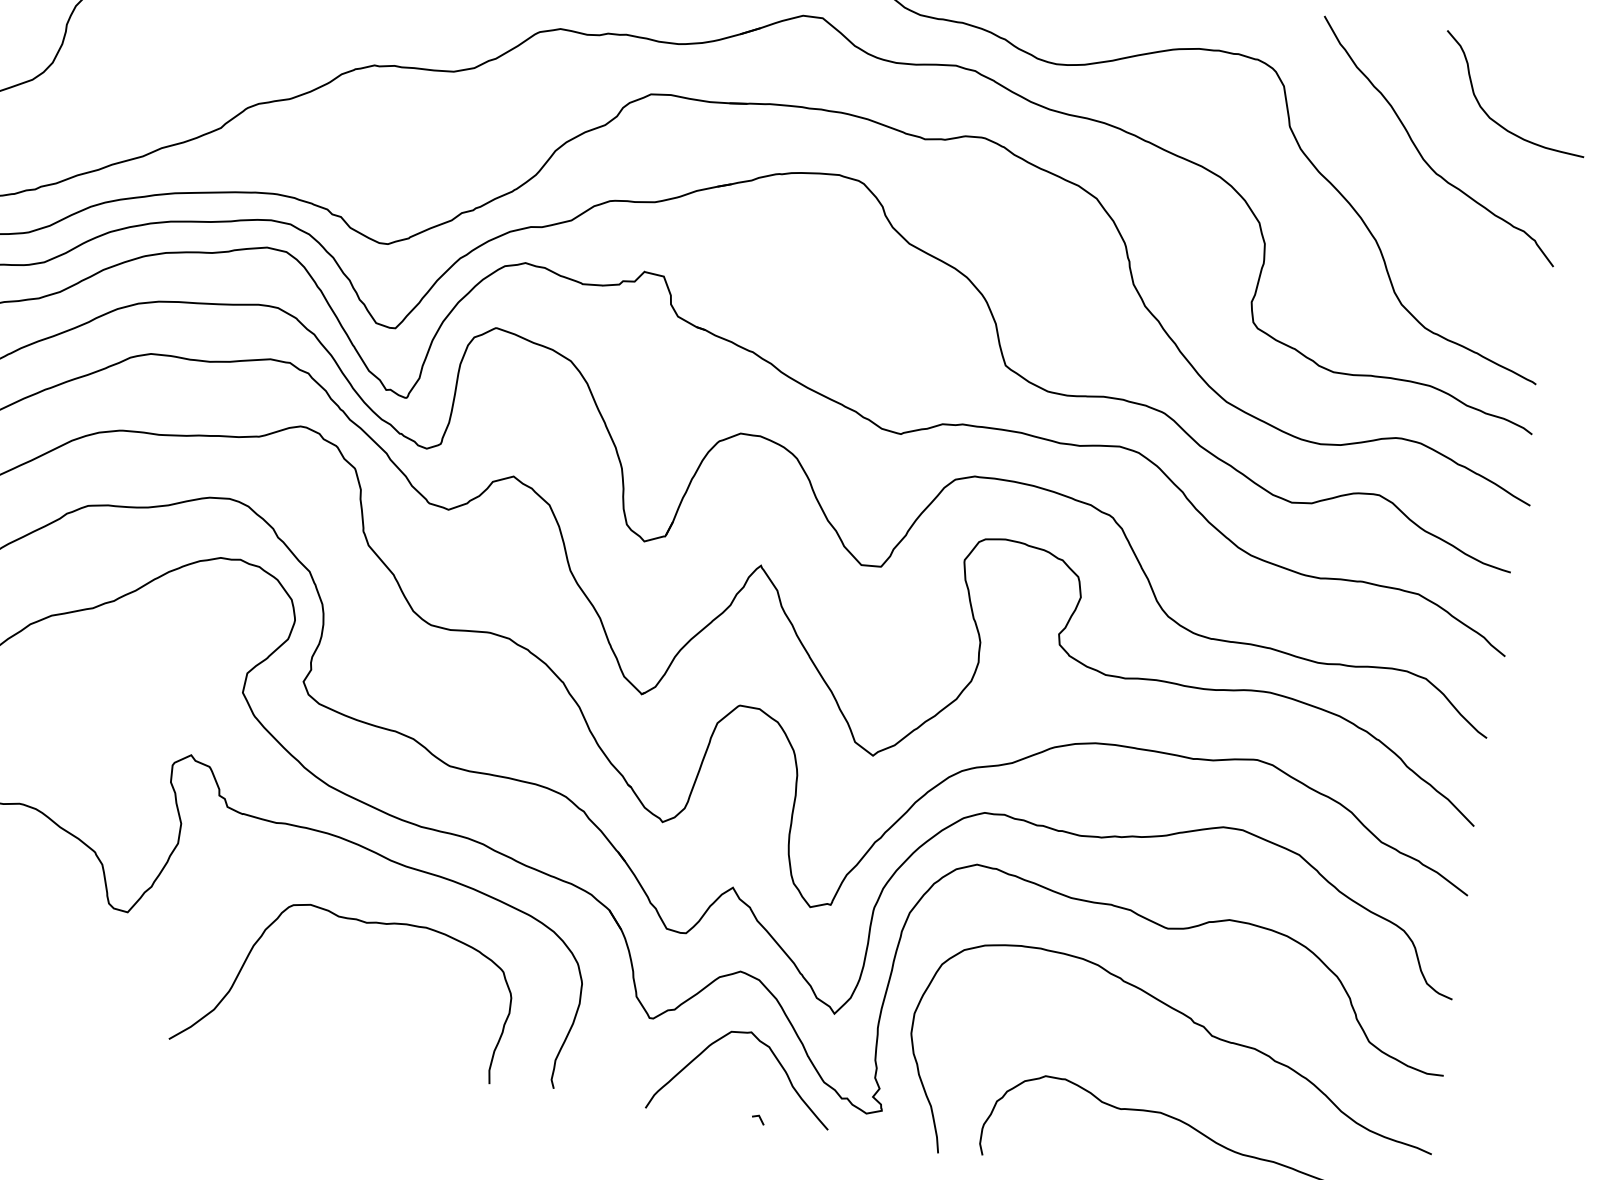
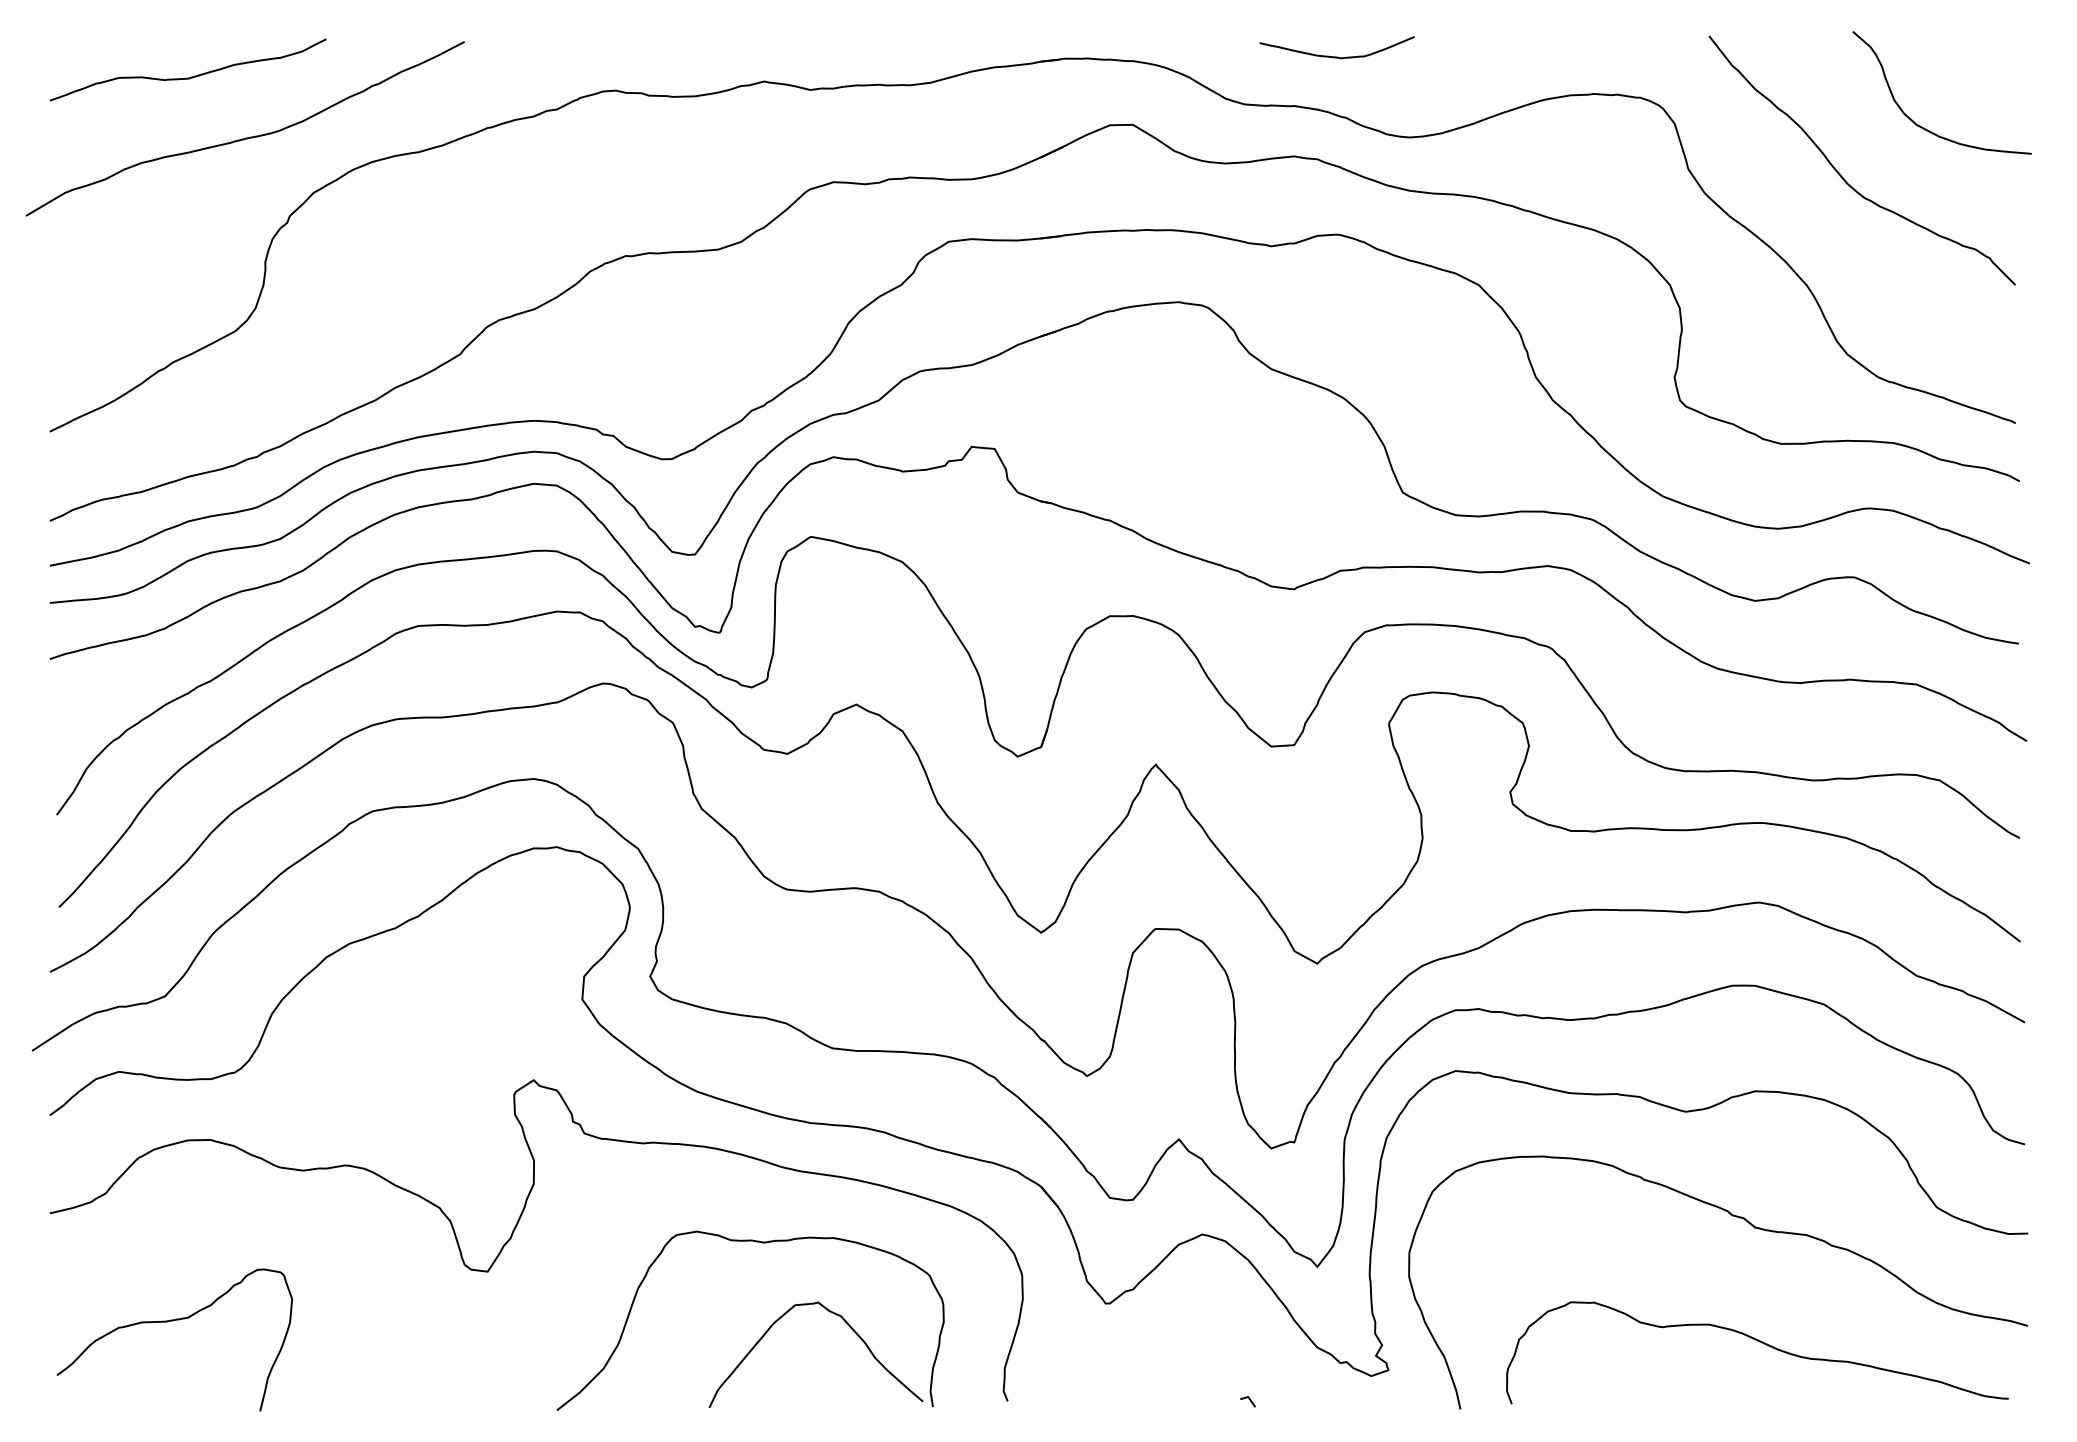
curve: (774, 1056) -> (848, 1326), moved

